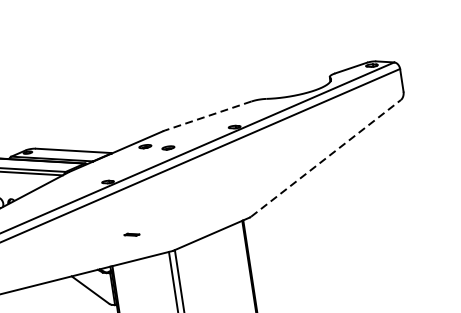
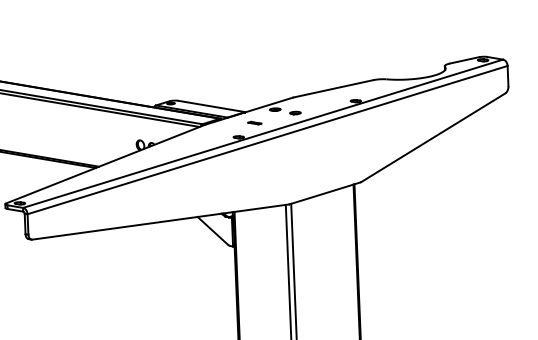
line: (207, 115) -> (333, 88), dashed -> solid
line: (325, 158) -> (433, 137), dashed -> solid
part: (131, 234) -> (254, 122), moved

